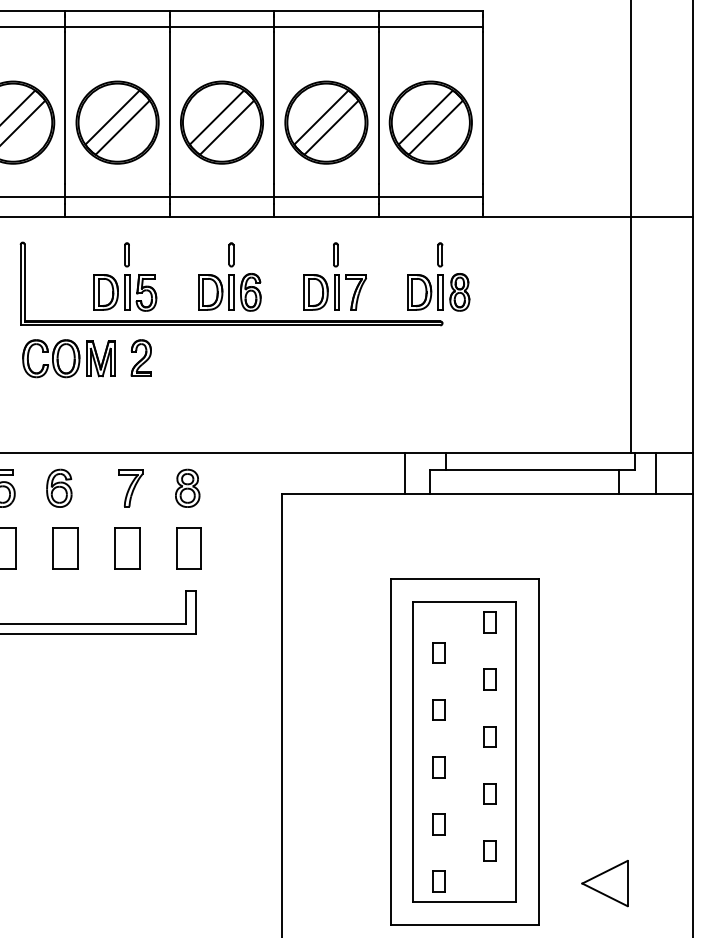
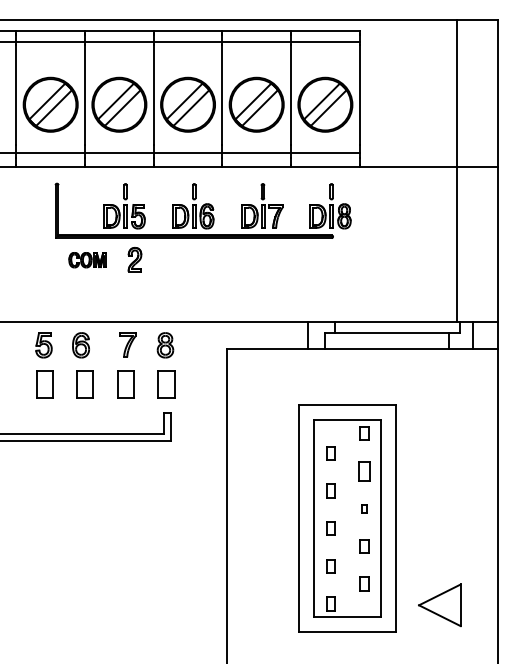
part: (69, 359) -> (87, 260), size x0.6
part: (490, 678) -> (364, 470), size x1.4
part: (490, 736) -> (364, 508), size x0.6
part: (604, 882) -> (439, 604), size x1.4

